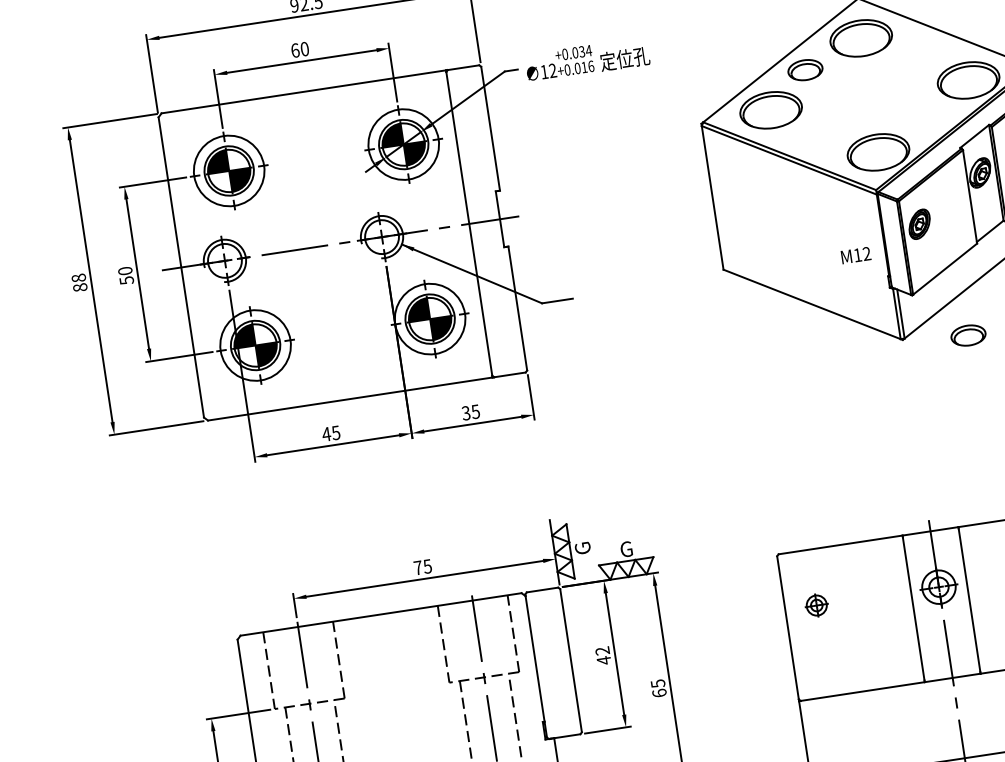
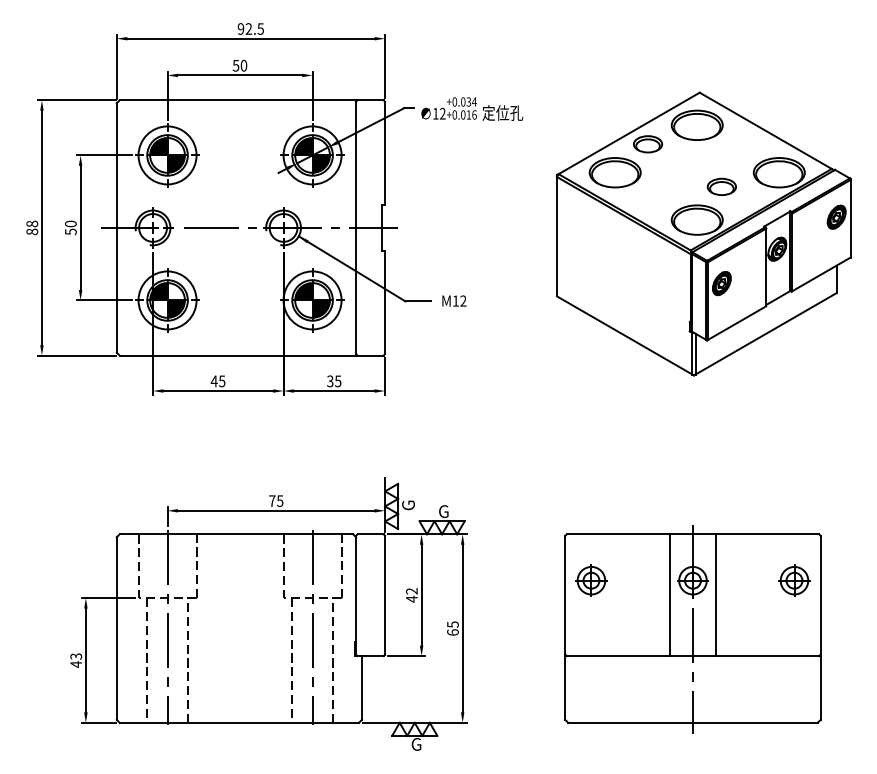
text: (294, 50) -> (235, 65), 60 -> 50
text: (856, 254) -> (454, 300), moved
part: (967, 335) -> (721, 186), moved
part: (816, 605) -> (591, 580), size x1.67

